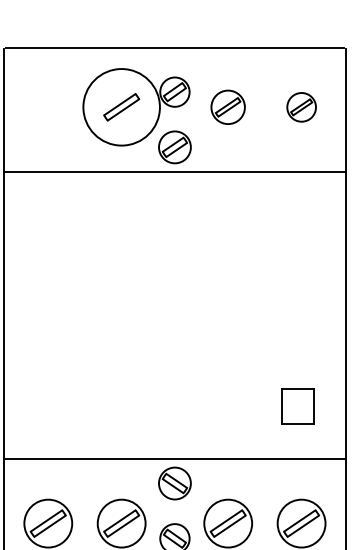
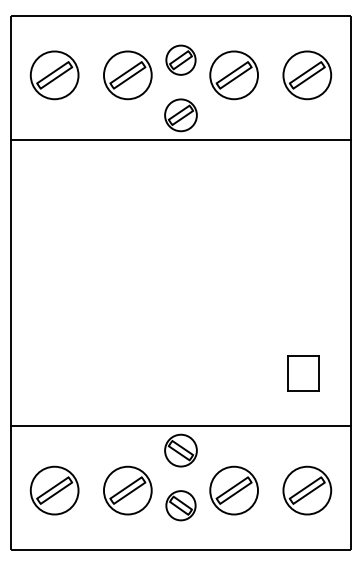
part: (48, 107) -> (54, 75), added
circle: (121, 107) -> (127, 75), size x0.62
part: (227, 107) -> (233, 75), size x1.43
part: (301, 107) -> (307, 75), size x1.67

